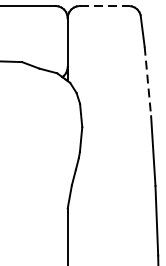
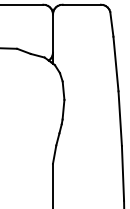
line: (105, 5) -> (82, 4), dashed -> solid
line: (148, 82) -> (116, 64), dashed -> solid

